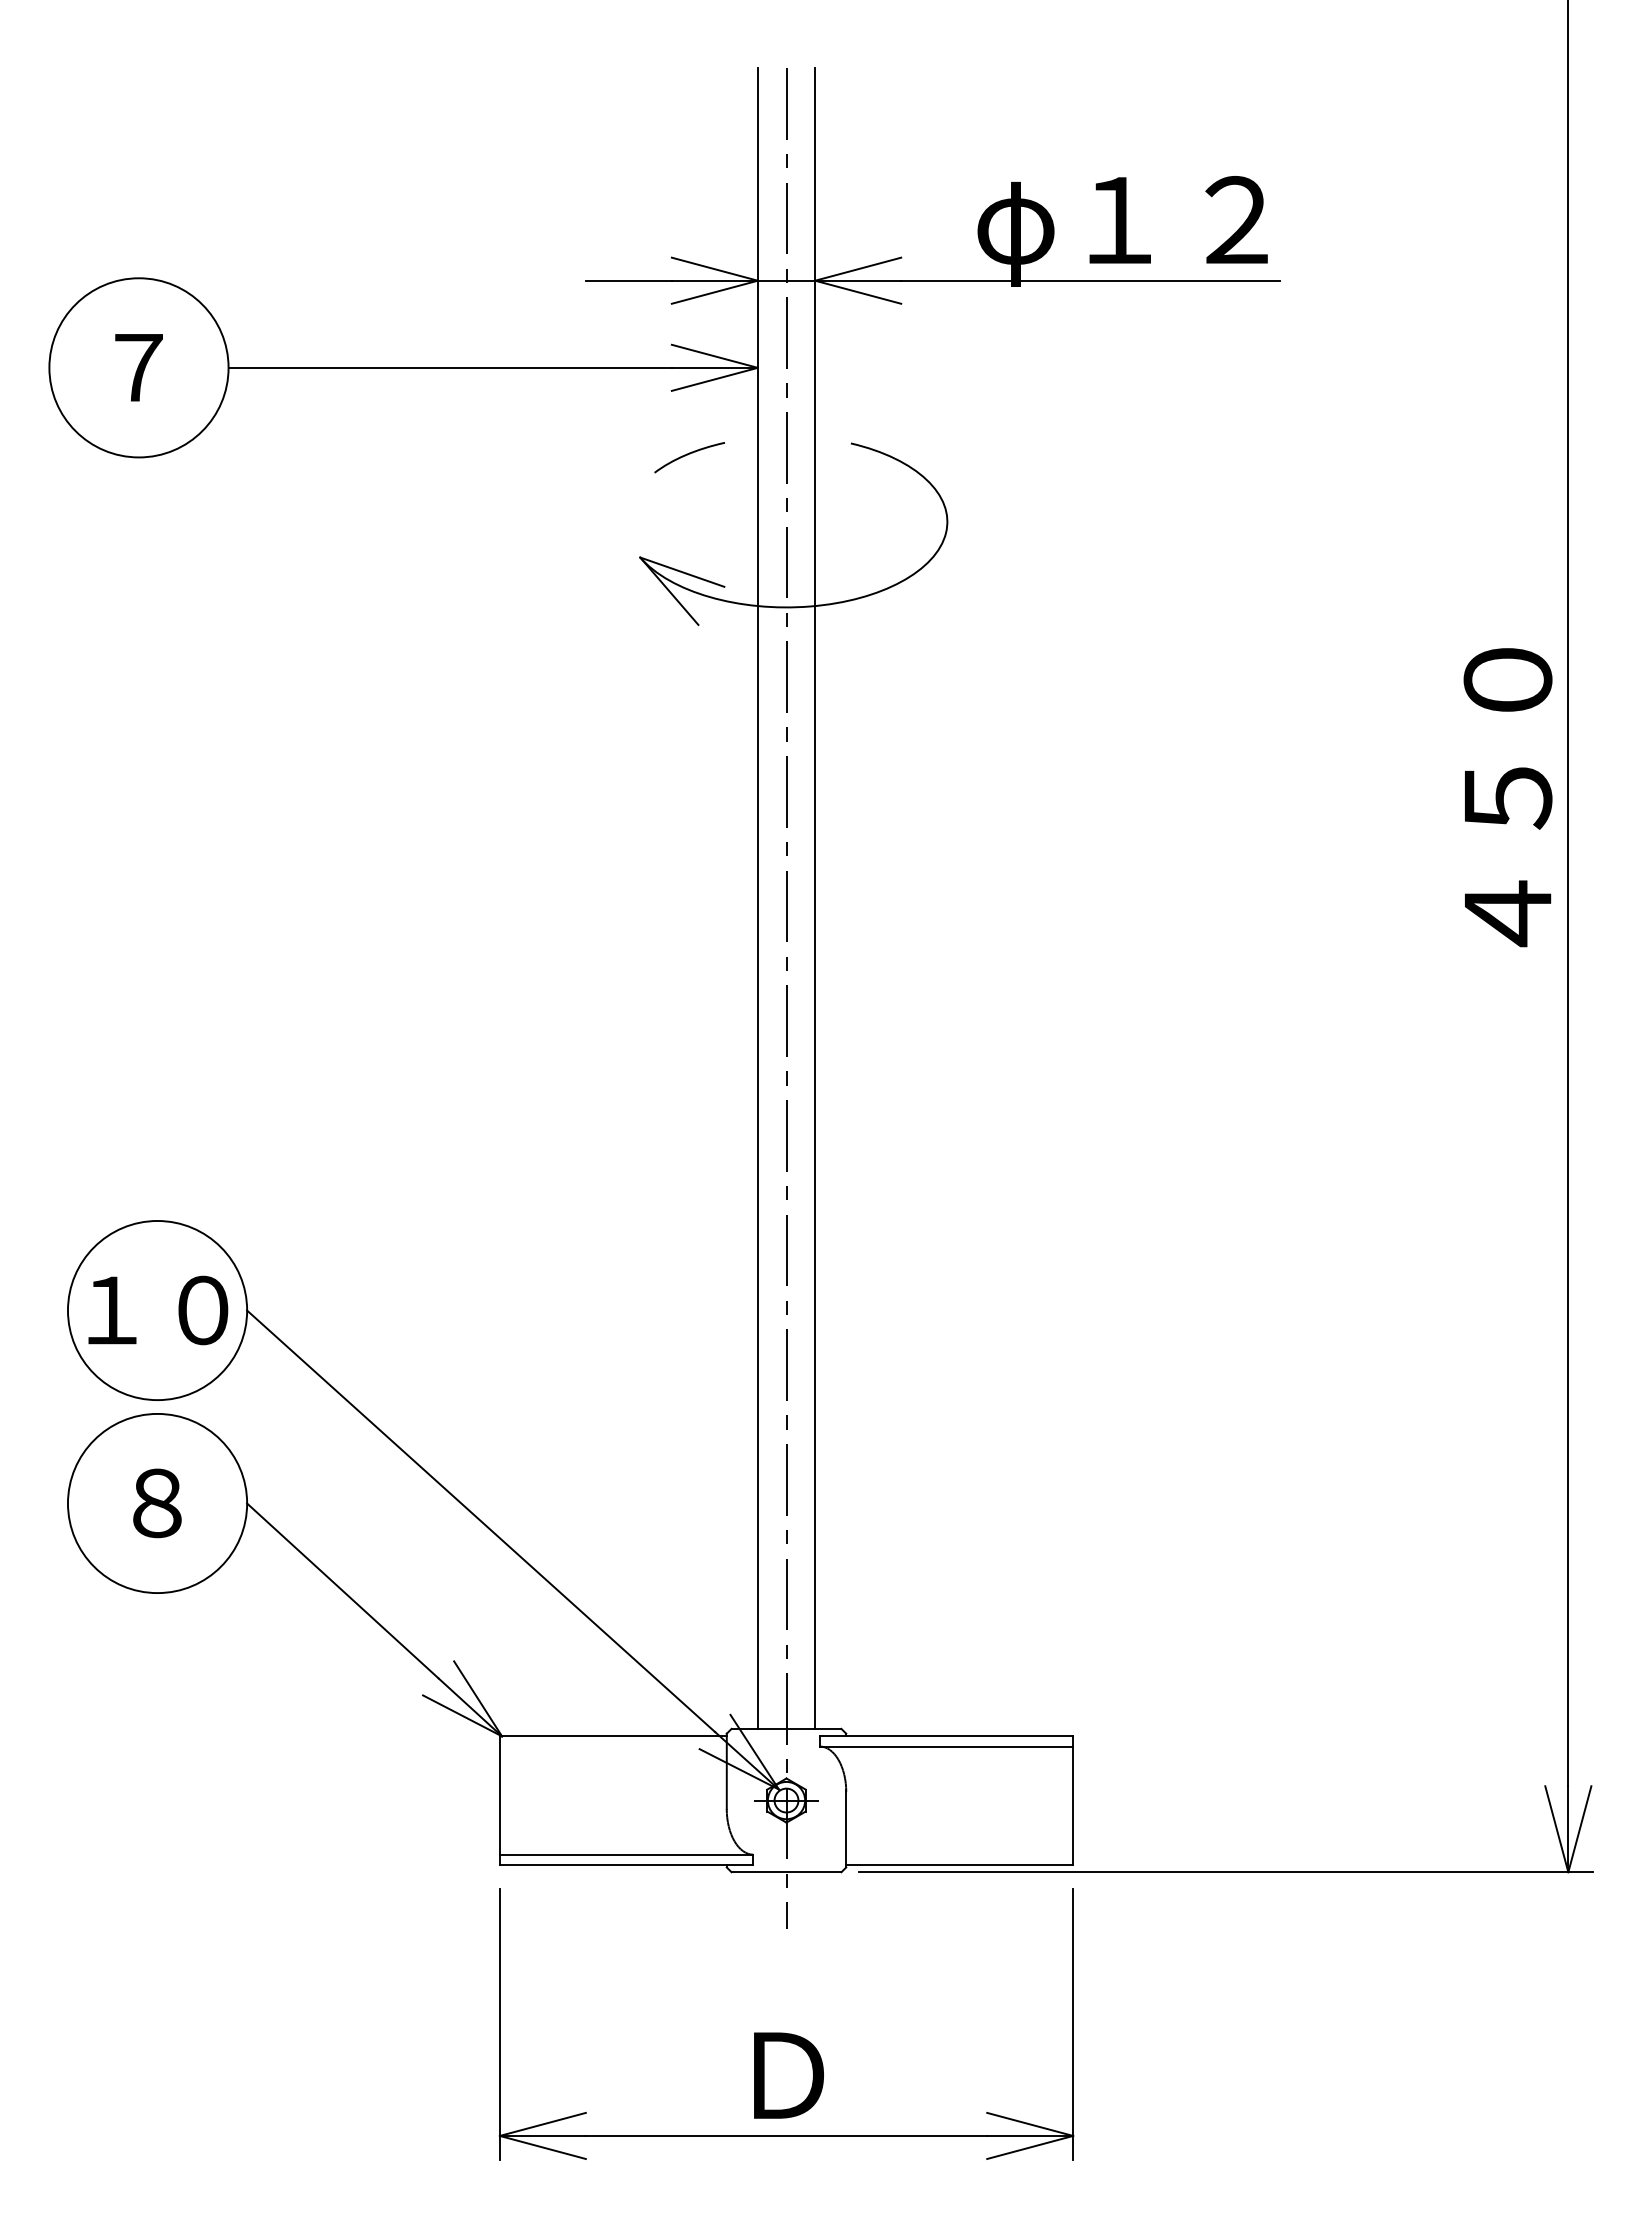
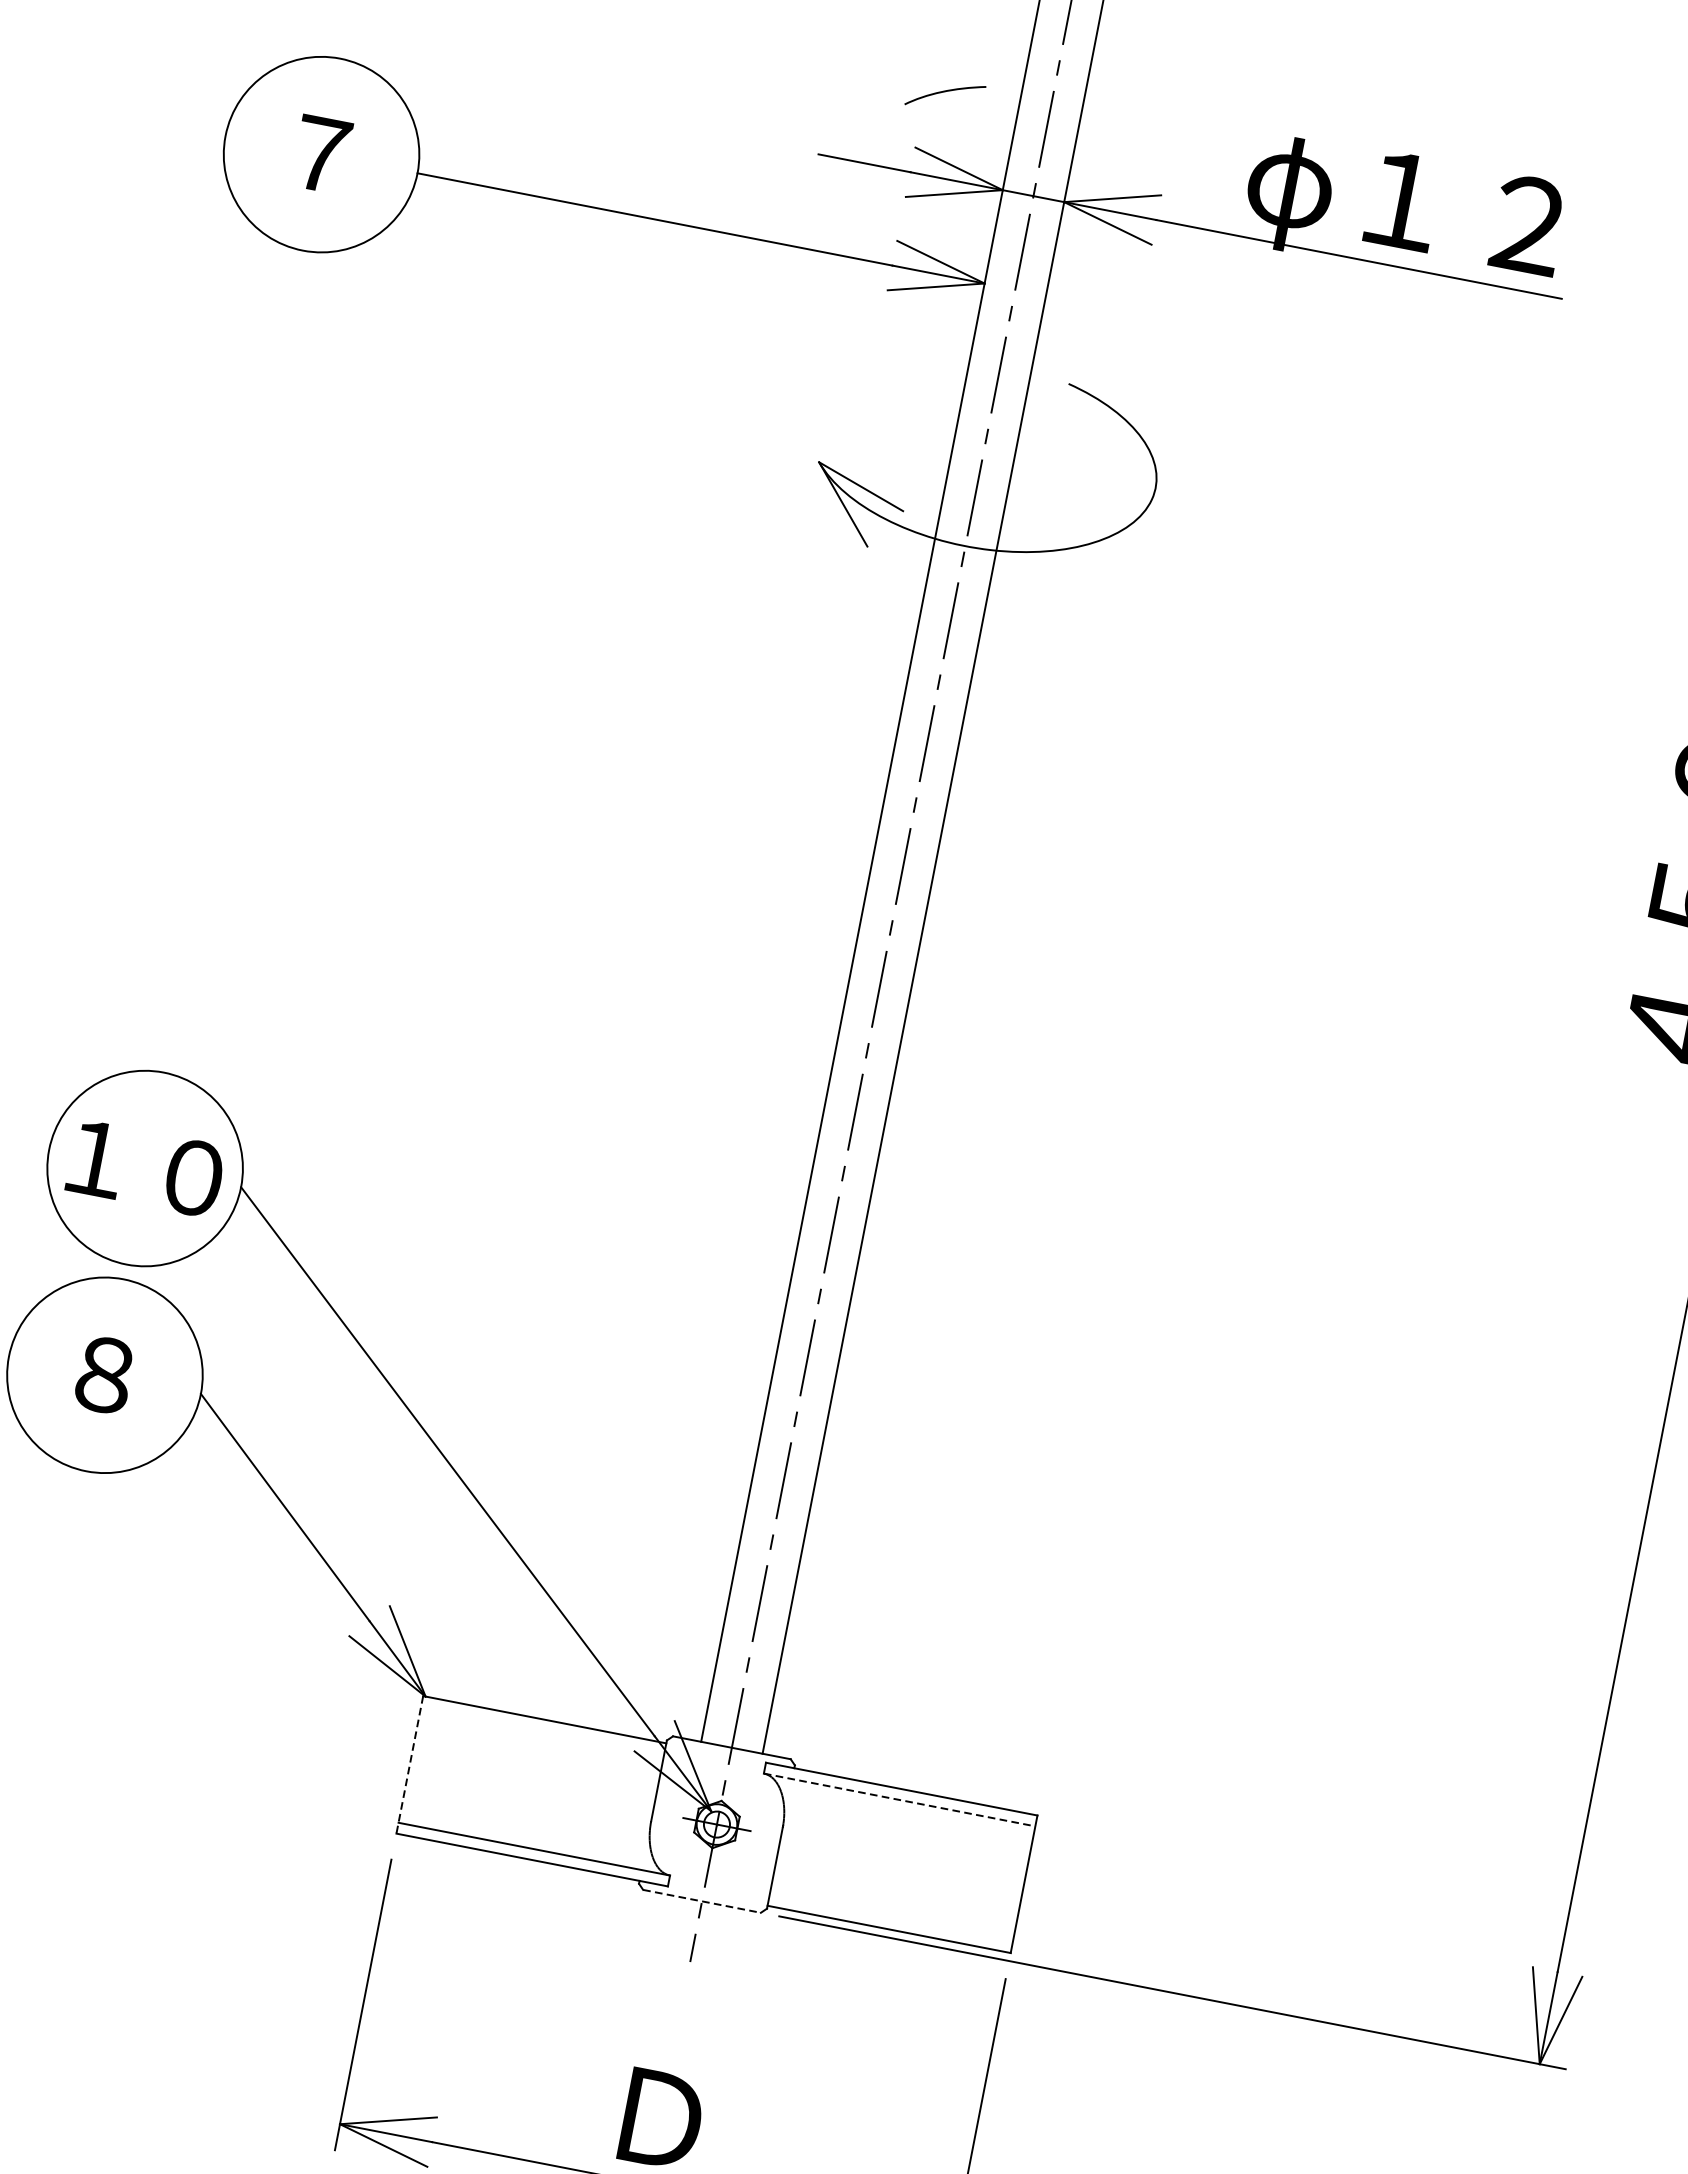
curve: (687, 455) -> (943, 92), moved
line: (946, 1746) -> (899, 1799), solid -> dashed
line: (499, 1801) -> (409, 1765), solid -> dashed
line: (786, 1872) -> (701, 1901), solid -> dashed

